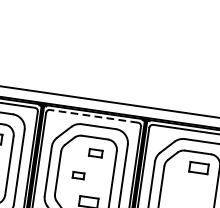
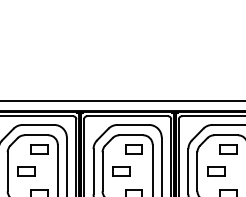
line: (93, 116) -> (127, 116), dashed -> solid
part: (95, 153) -> (133, 149), size x1.43
part: (78, 175) -> (121, 171), size x1.67
part: (182, 190) -> (216, 171), added

